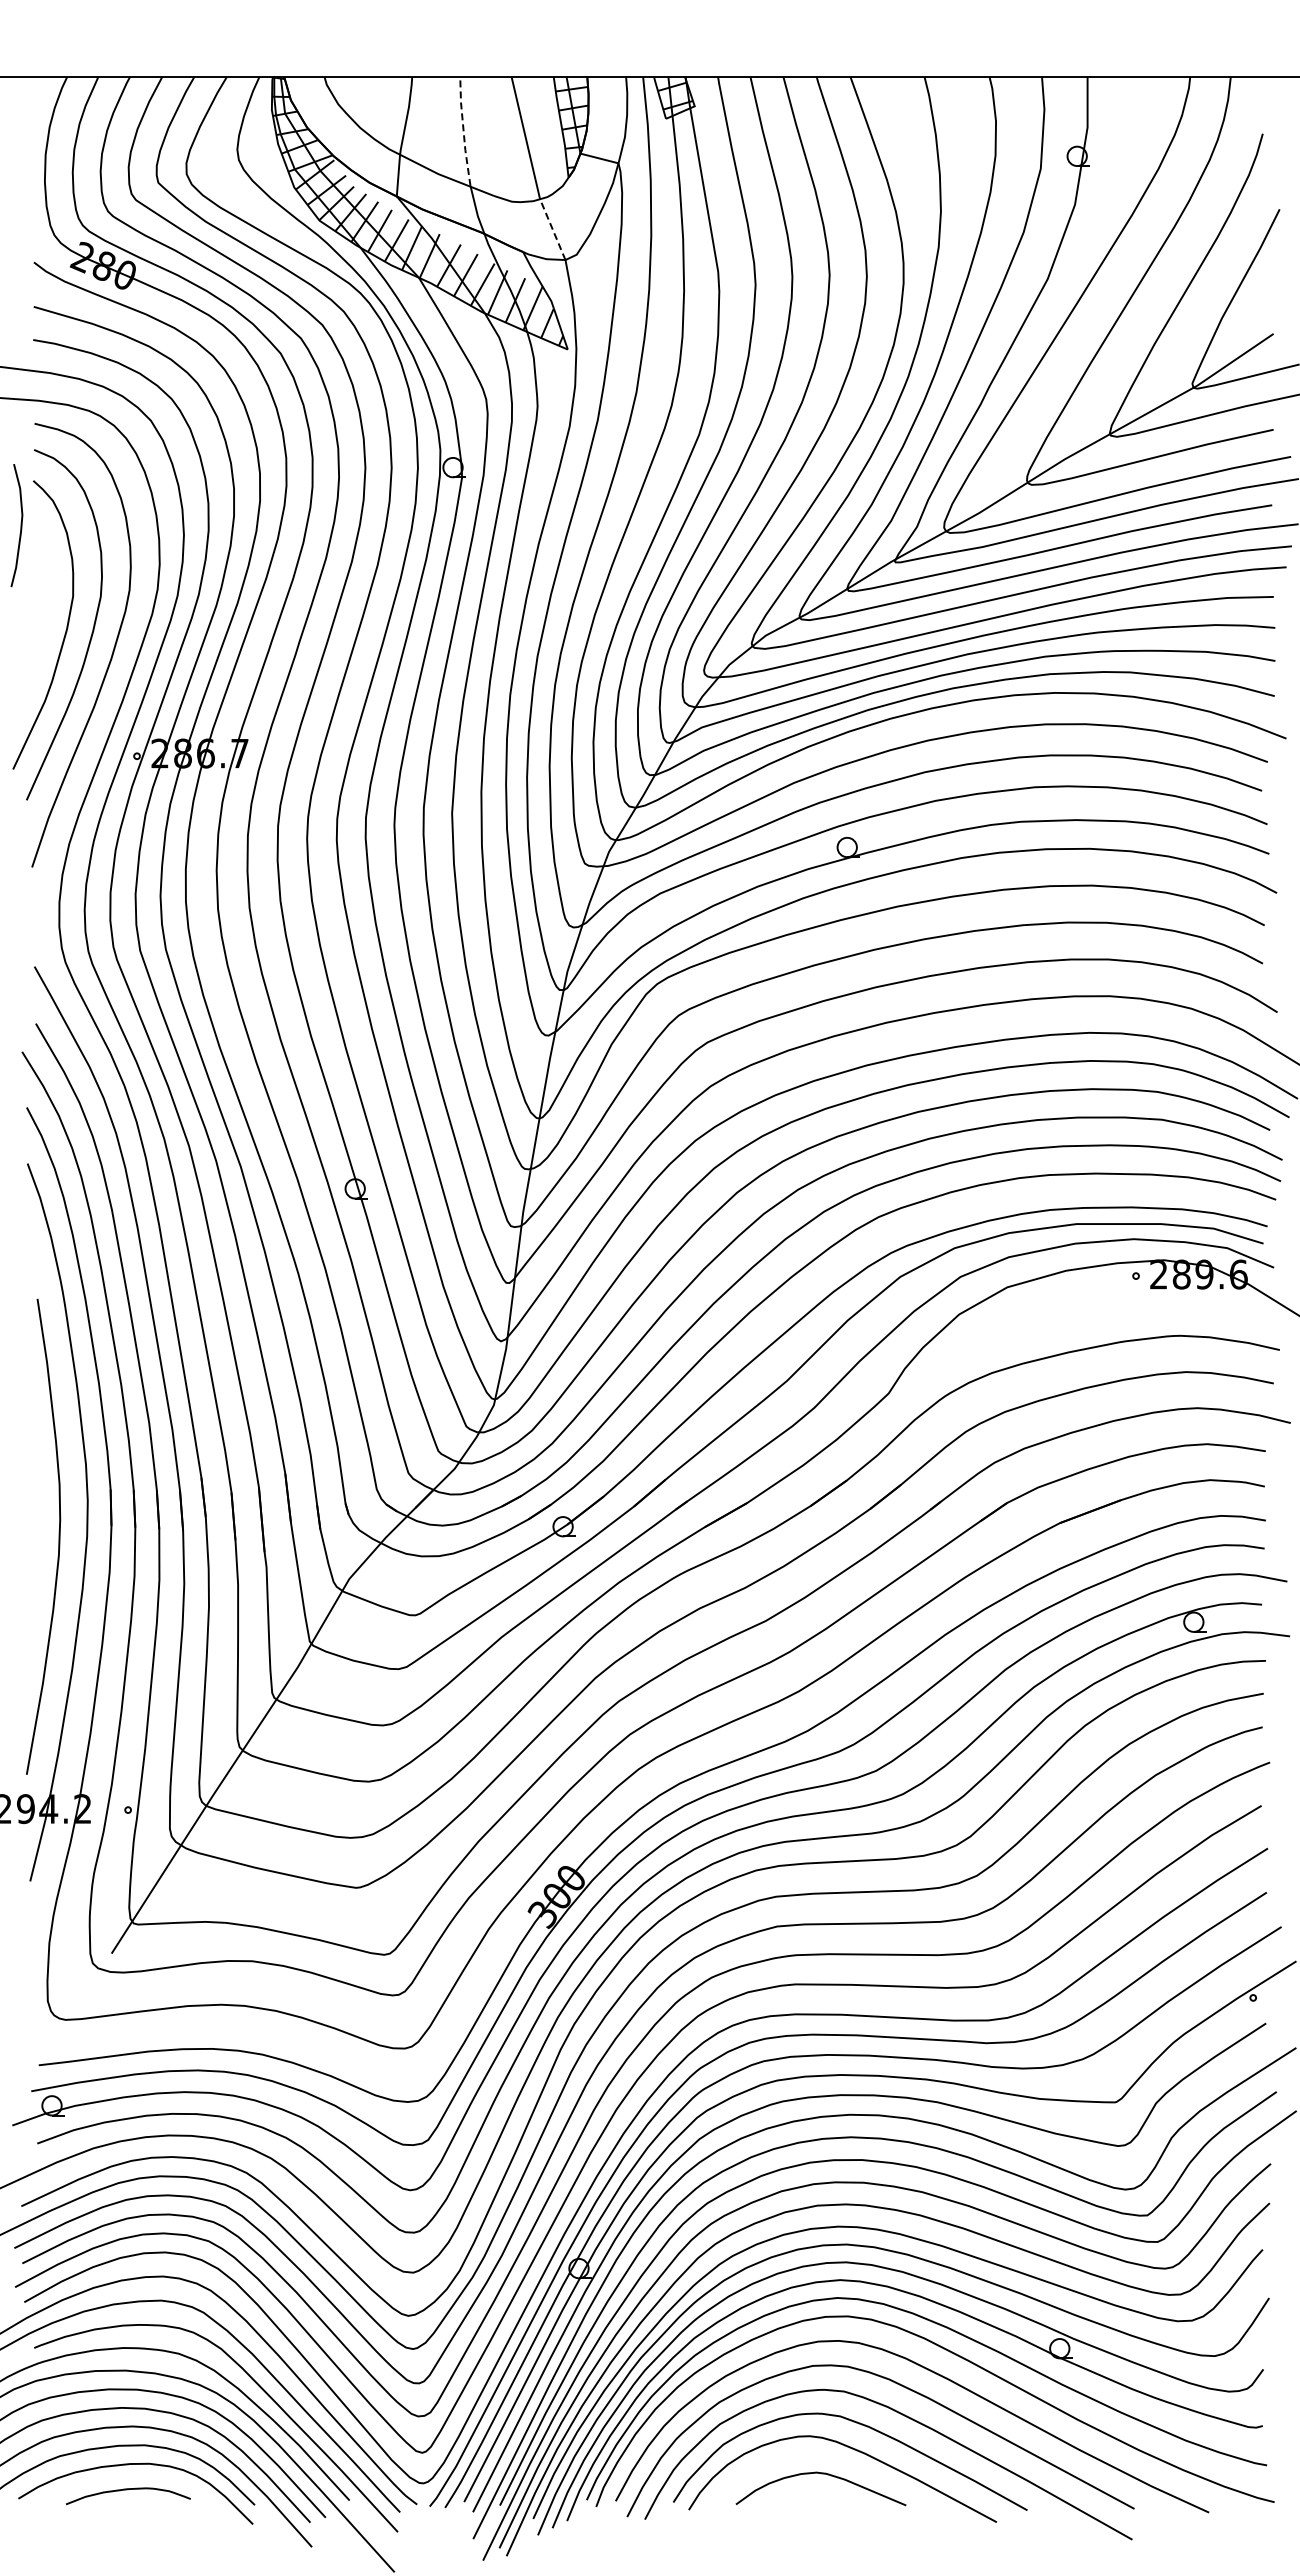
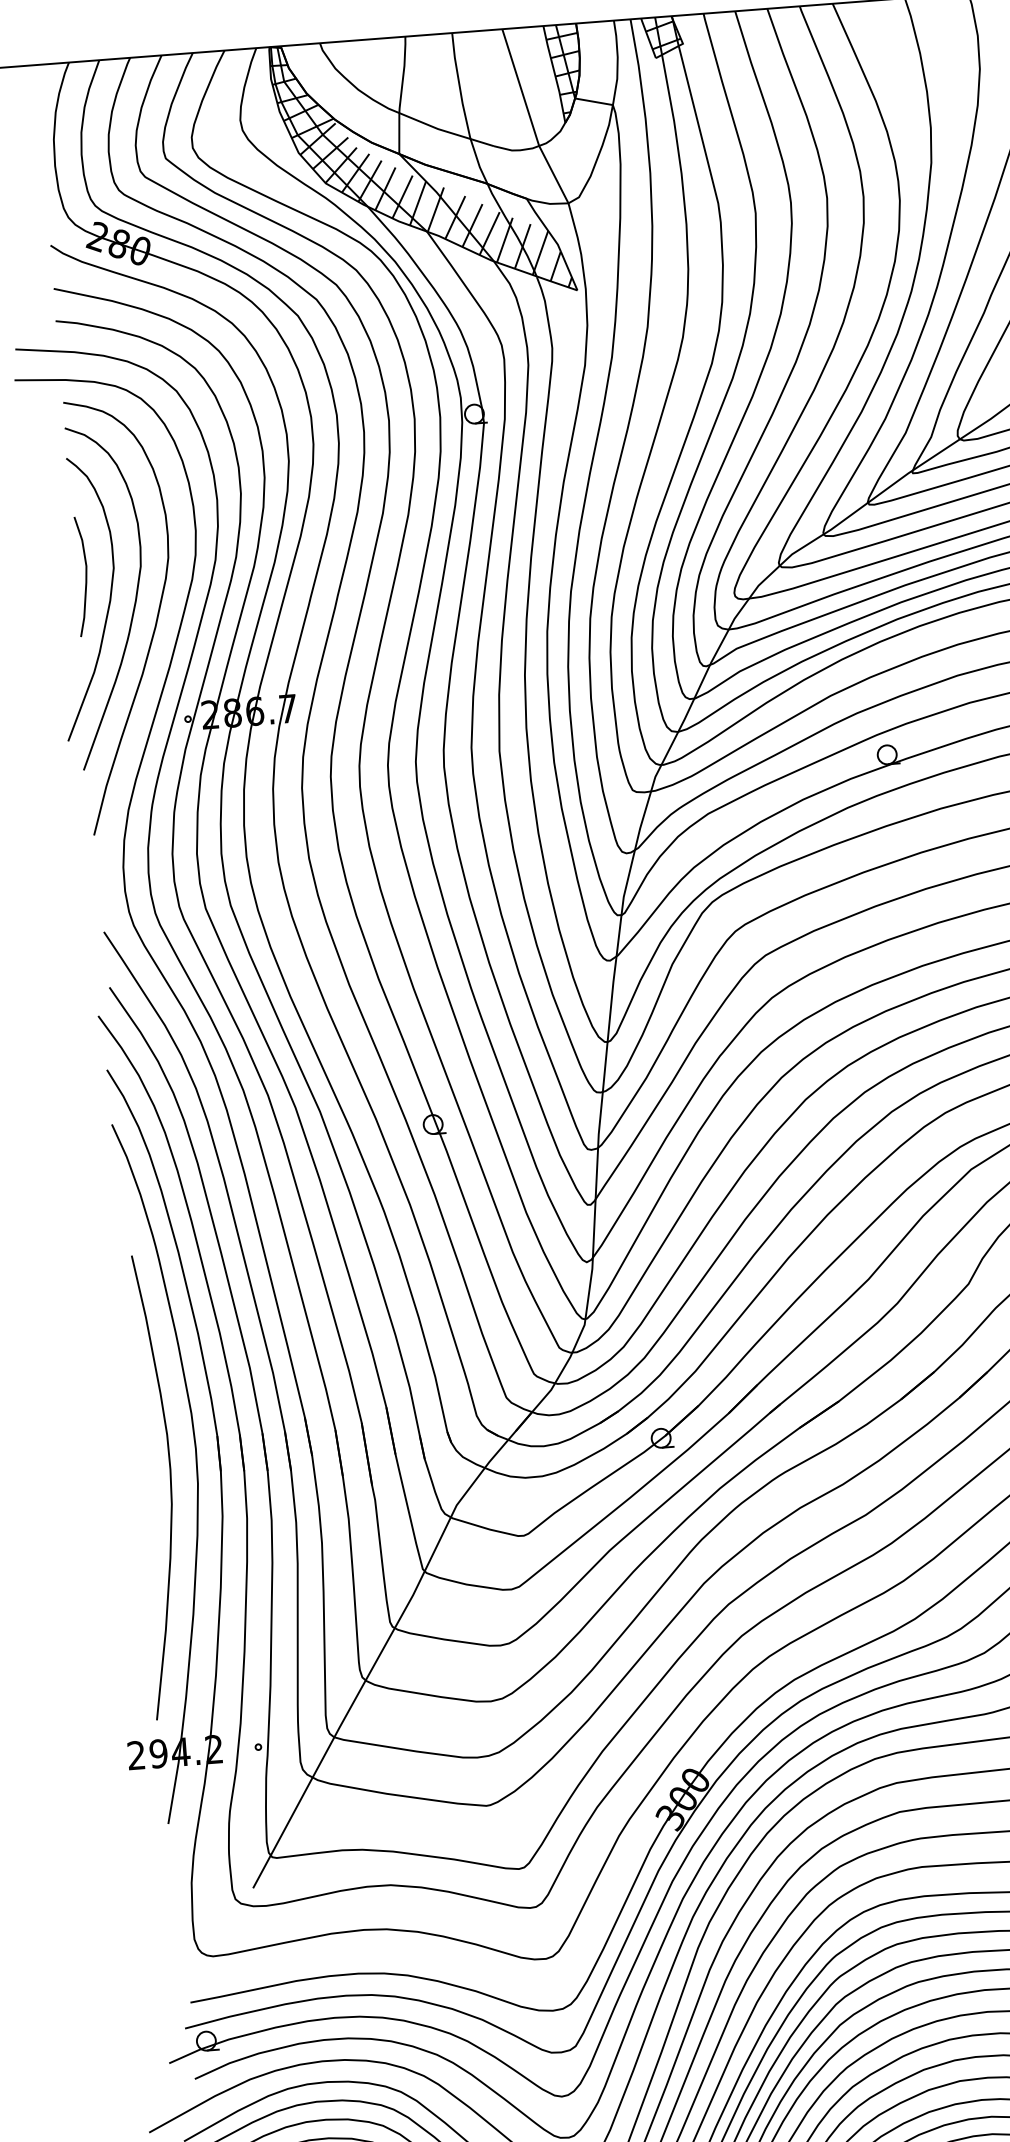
line: (463, 131) -> (459, 85), dashed -> solid
line: (552, 229) -> (553, 174), dashed -> solid
curve: (20, 525) -> (85, 576), moved

